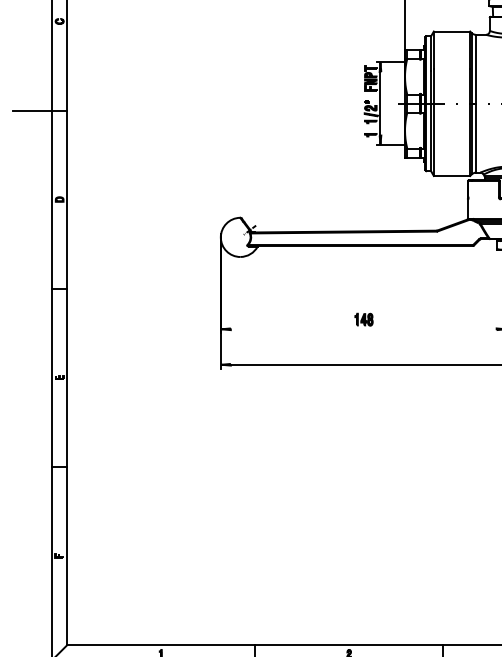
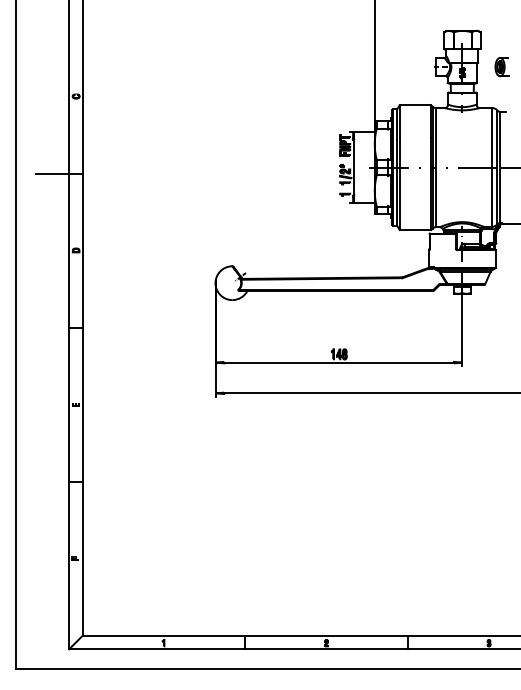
line: (364, 329) -> (339, 362), added

